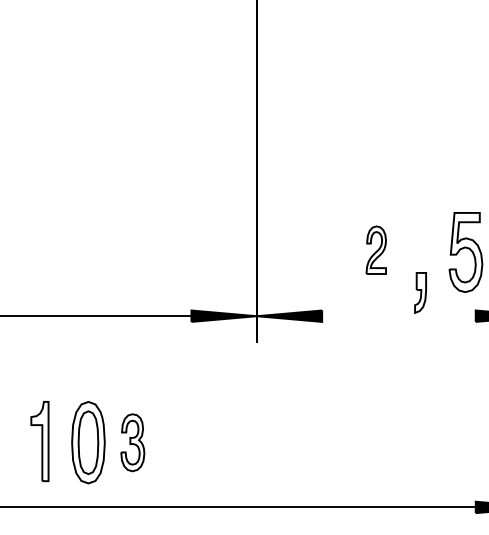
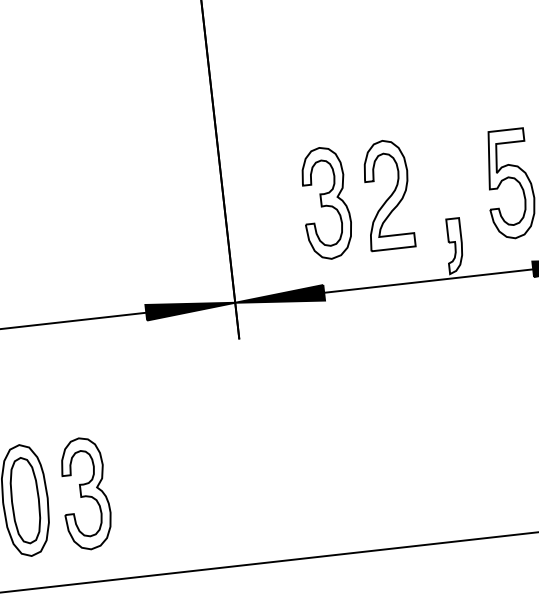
part: (376, 249) -> (387, 193), size x1.67
part: (330, 251) -> (325, 203), added
line: (398, 316) -> (428, 281), added
part: (132, 442) -> (85, 493), size x1.43

